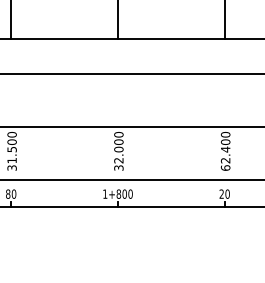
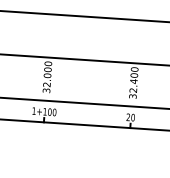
text: (225, 167) -> (132, 96), 62.400 -> 32.400
text: (118, 193) -> (44, 111), 1+800 -> 1+100

